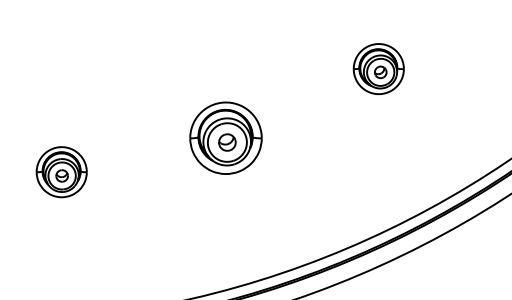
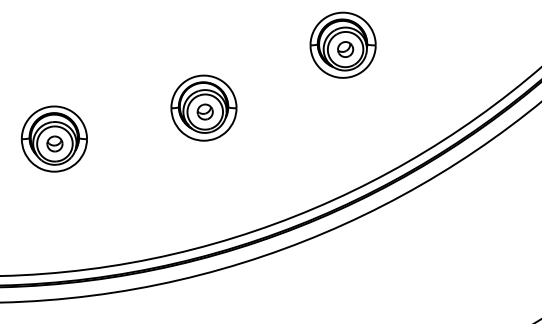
part: (378, 68) -> (342, 44), size x1.43
part: (61, 171) -> (54, 138), size x1.43

